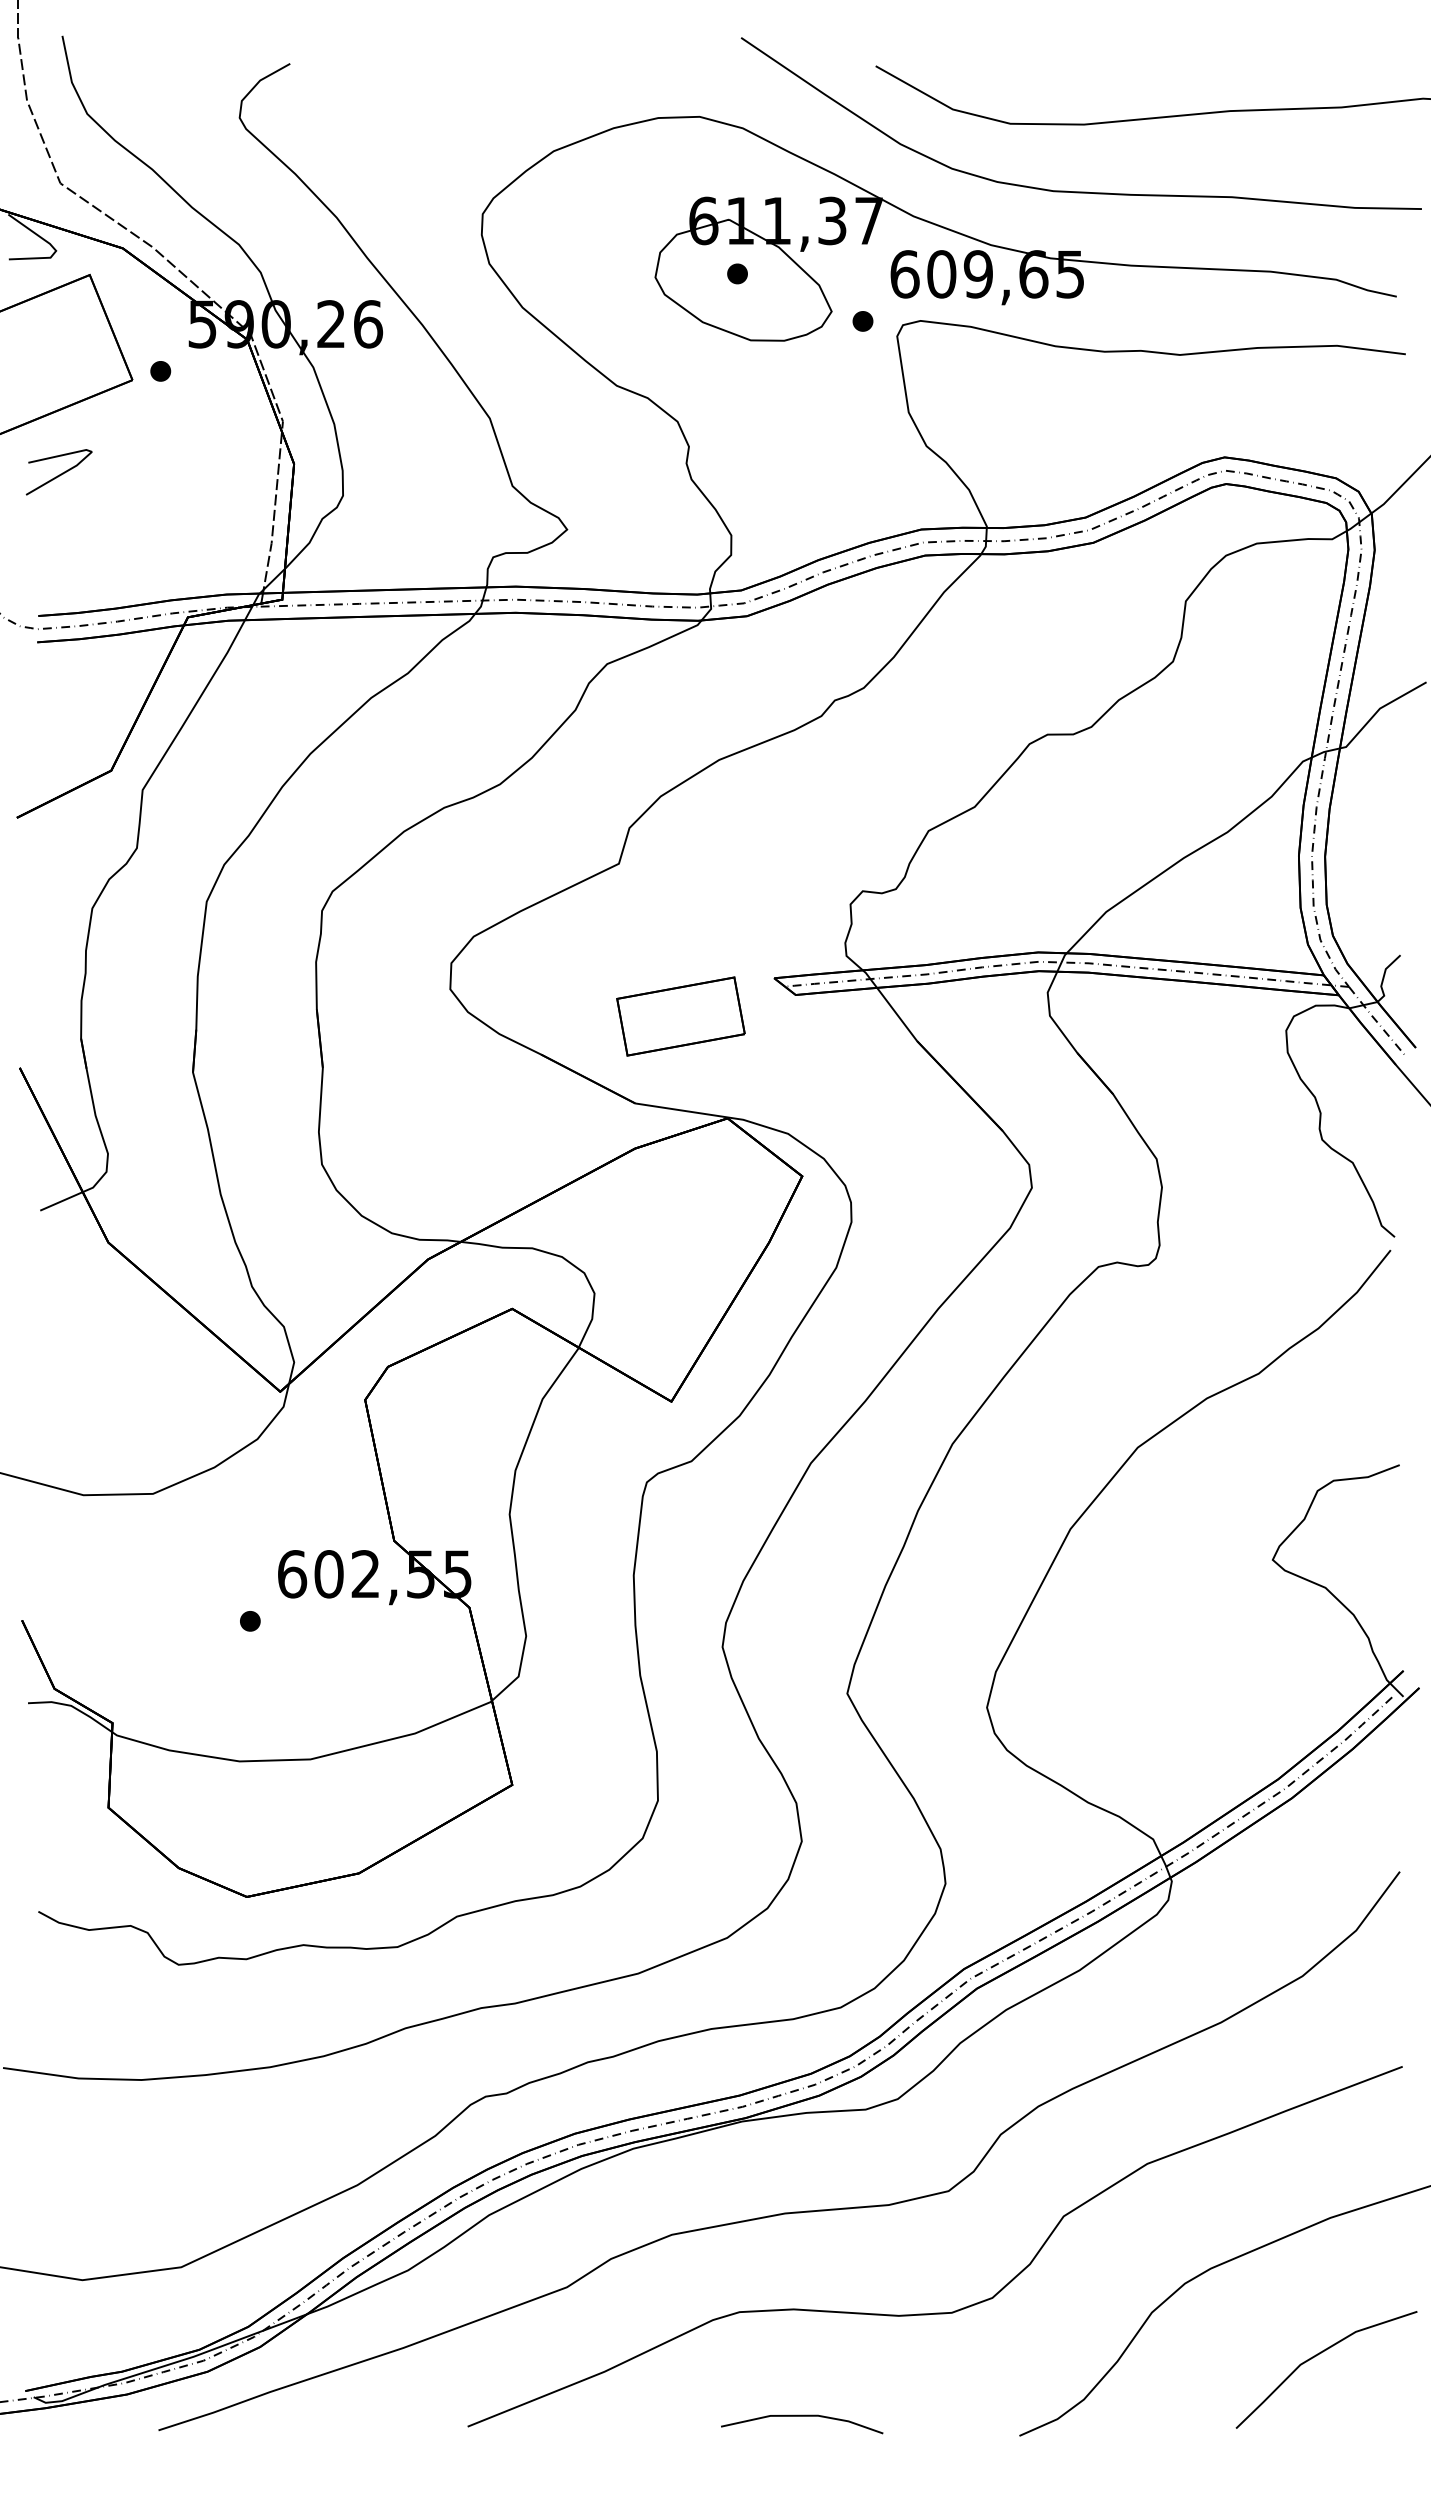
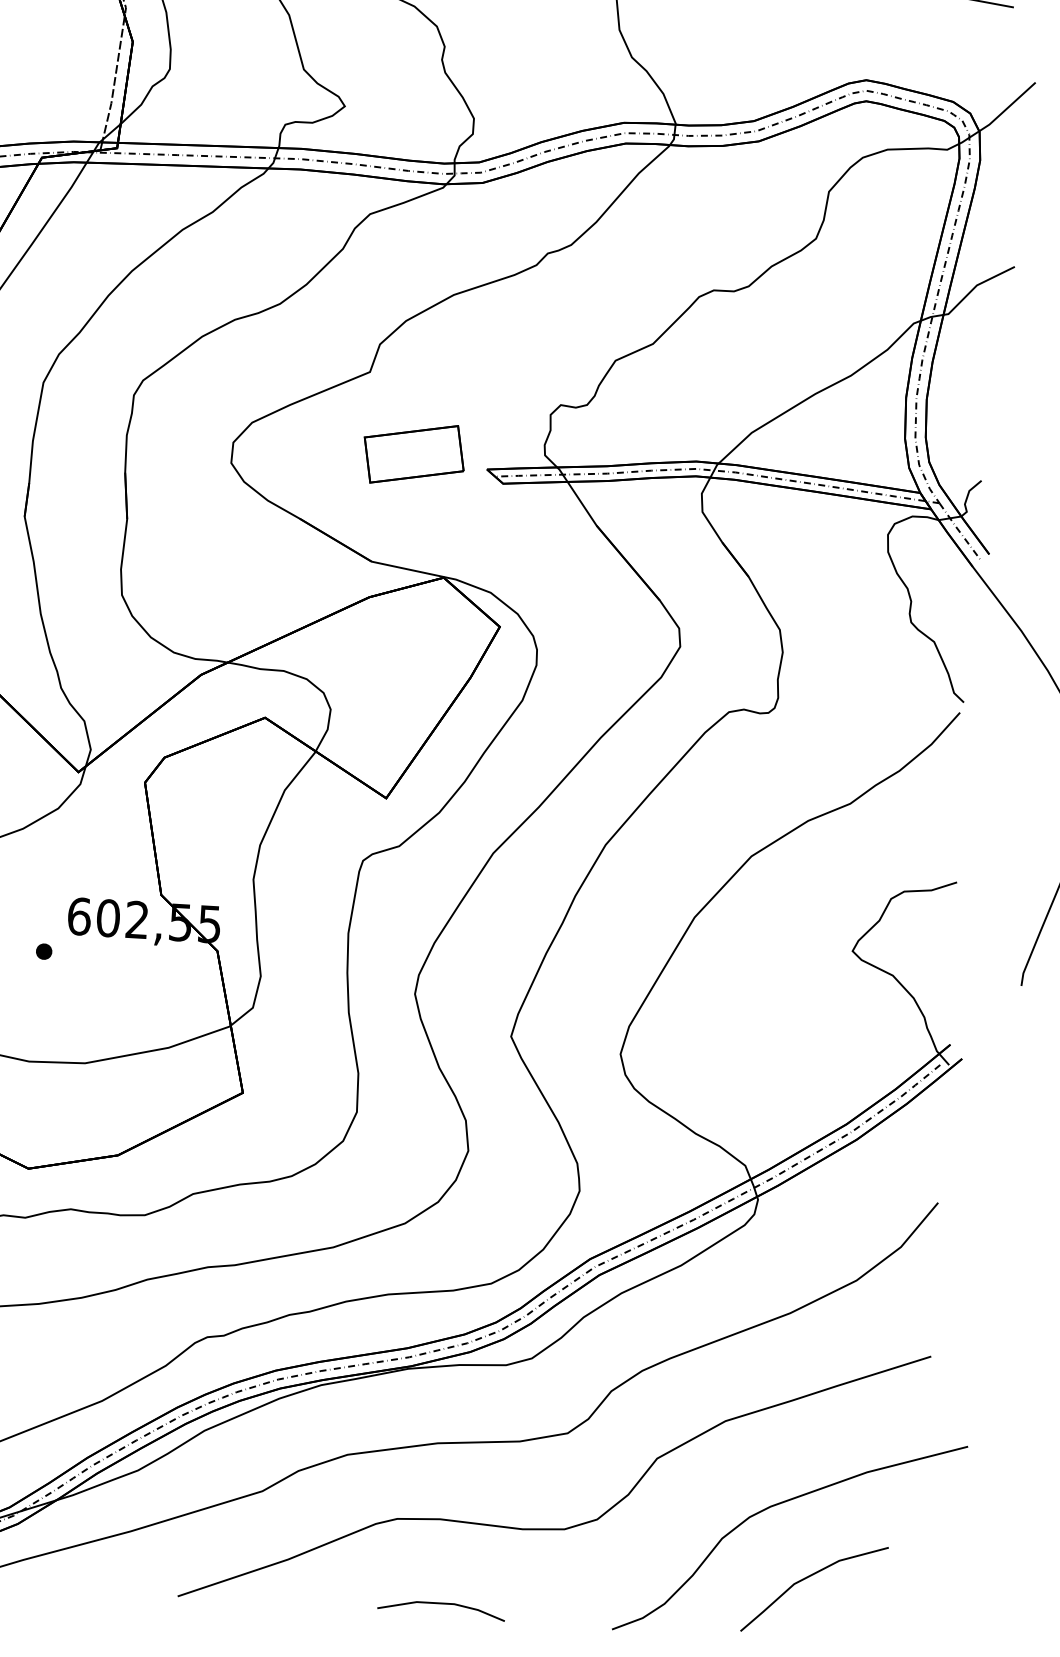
part: (680, 1016) -> (413, 454), moved
line: (1318, 2355) -> (808, 1577), moved

